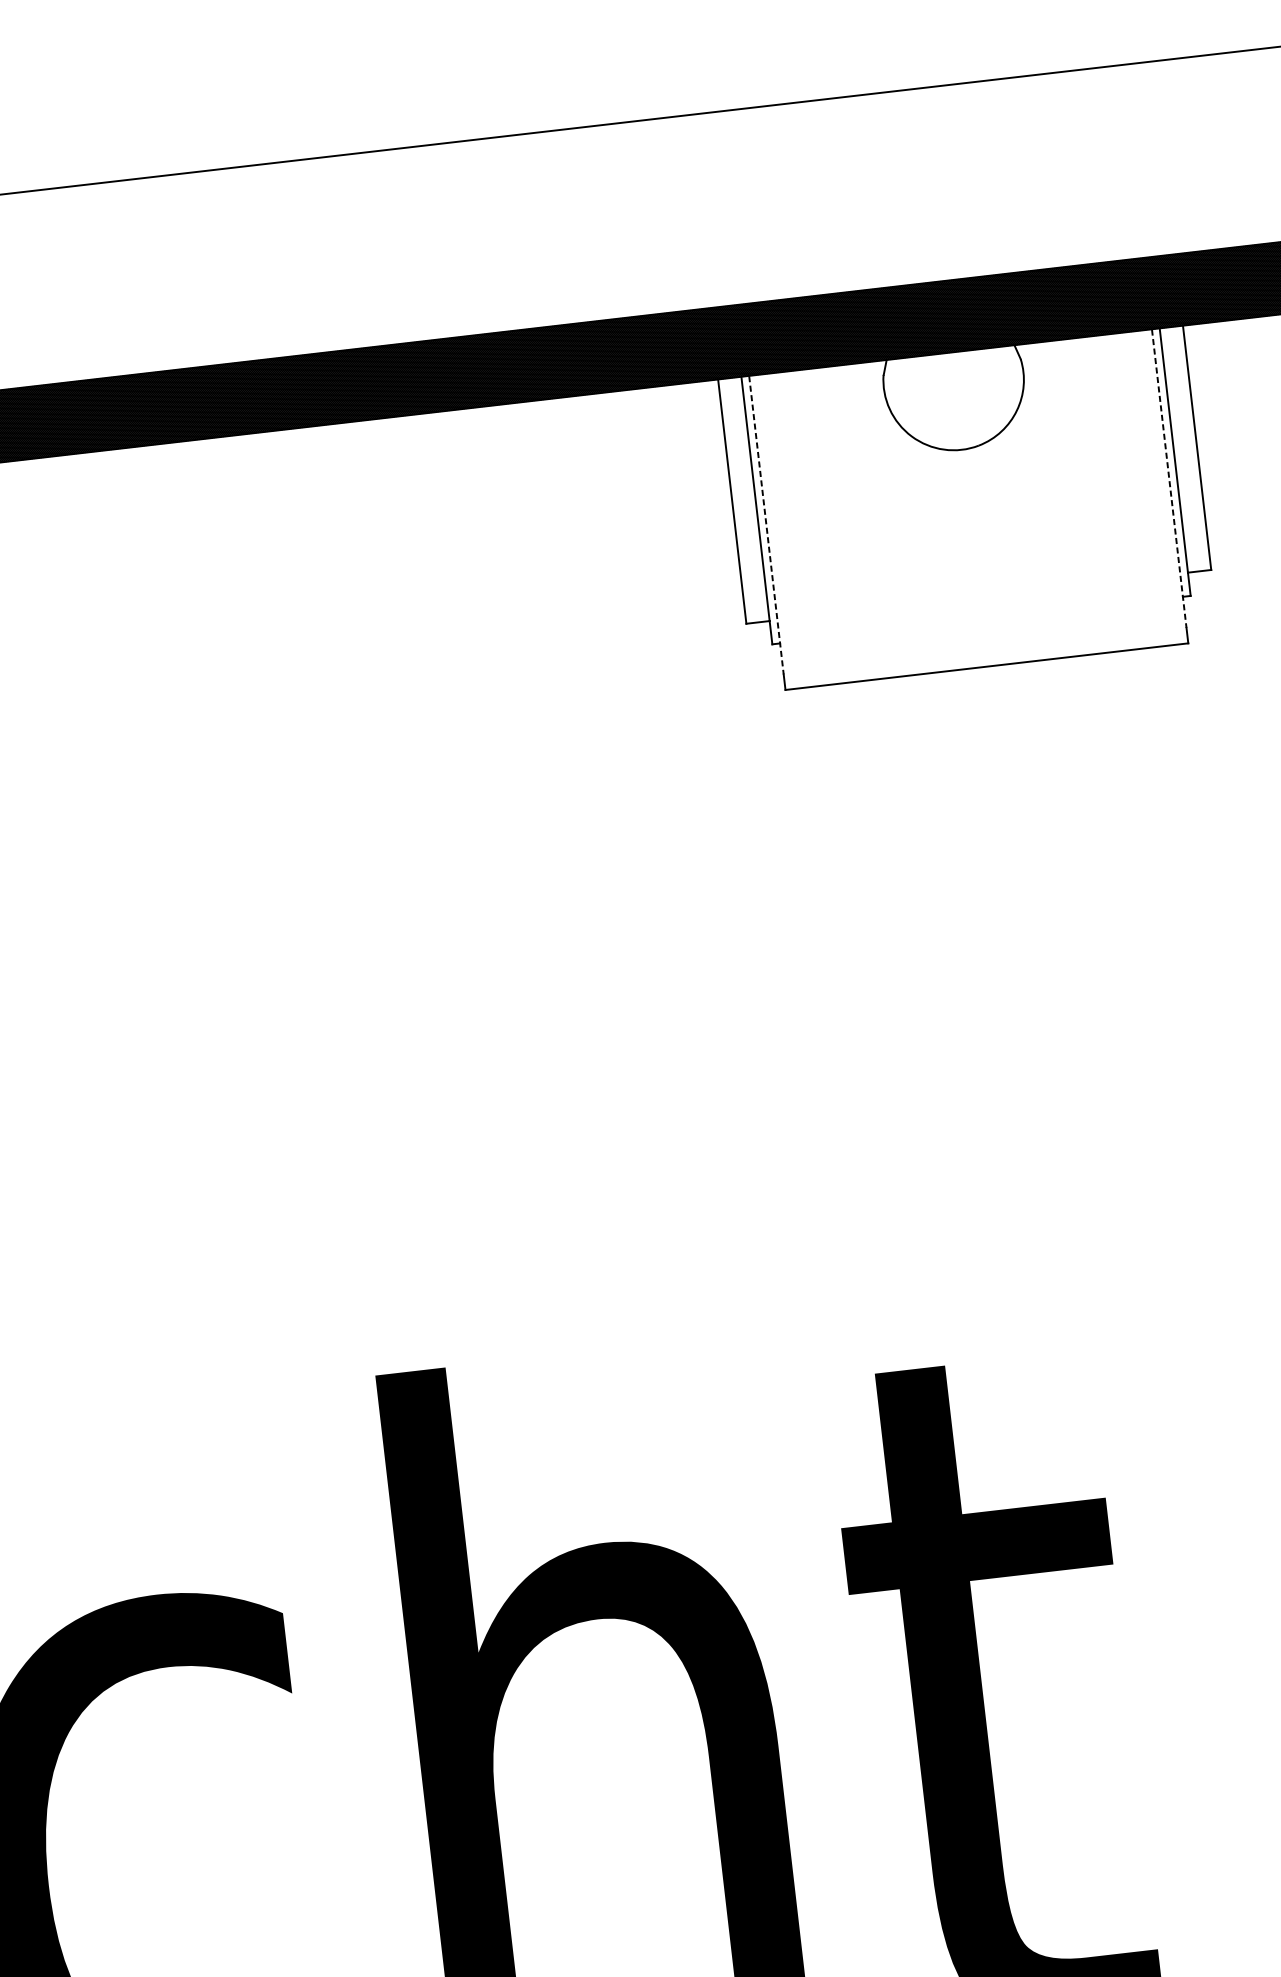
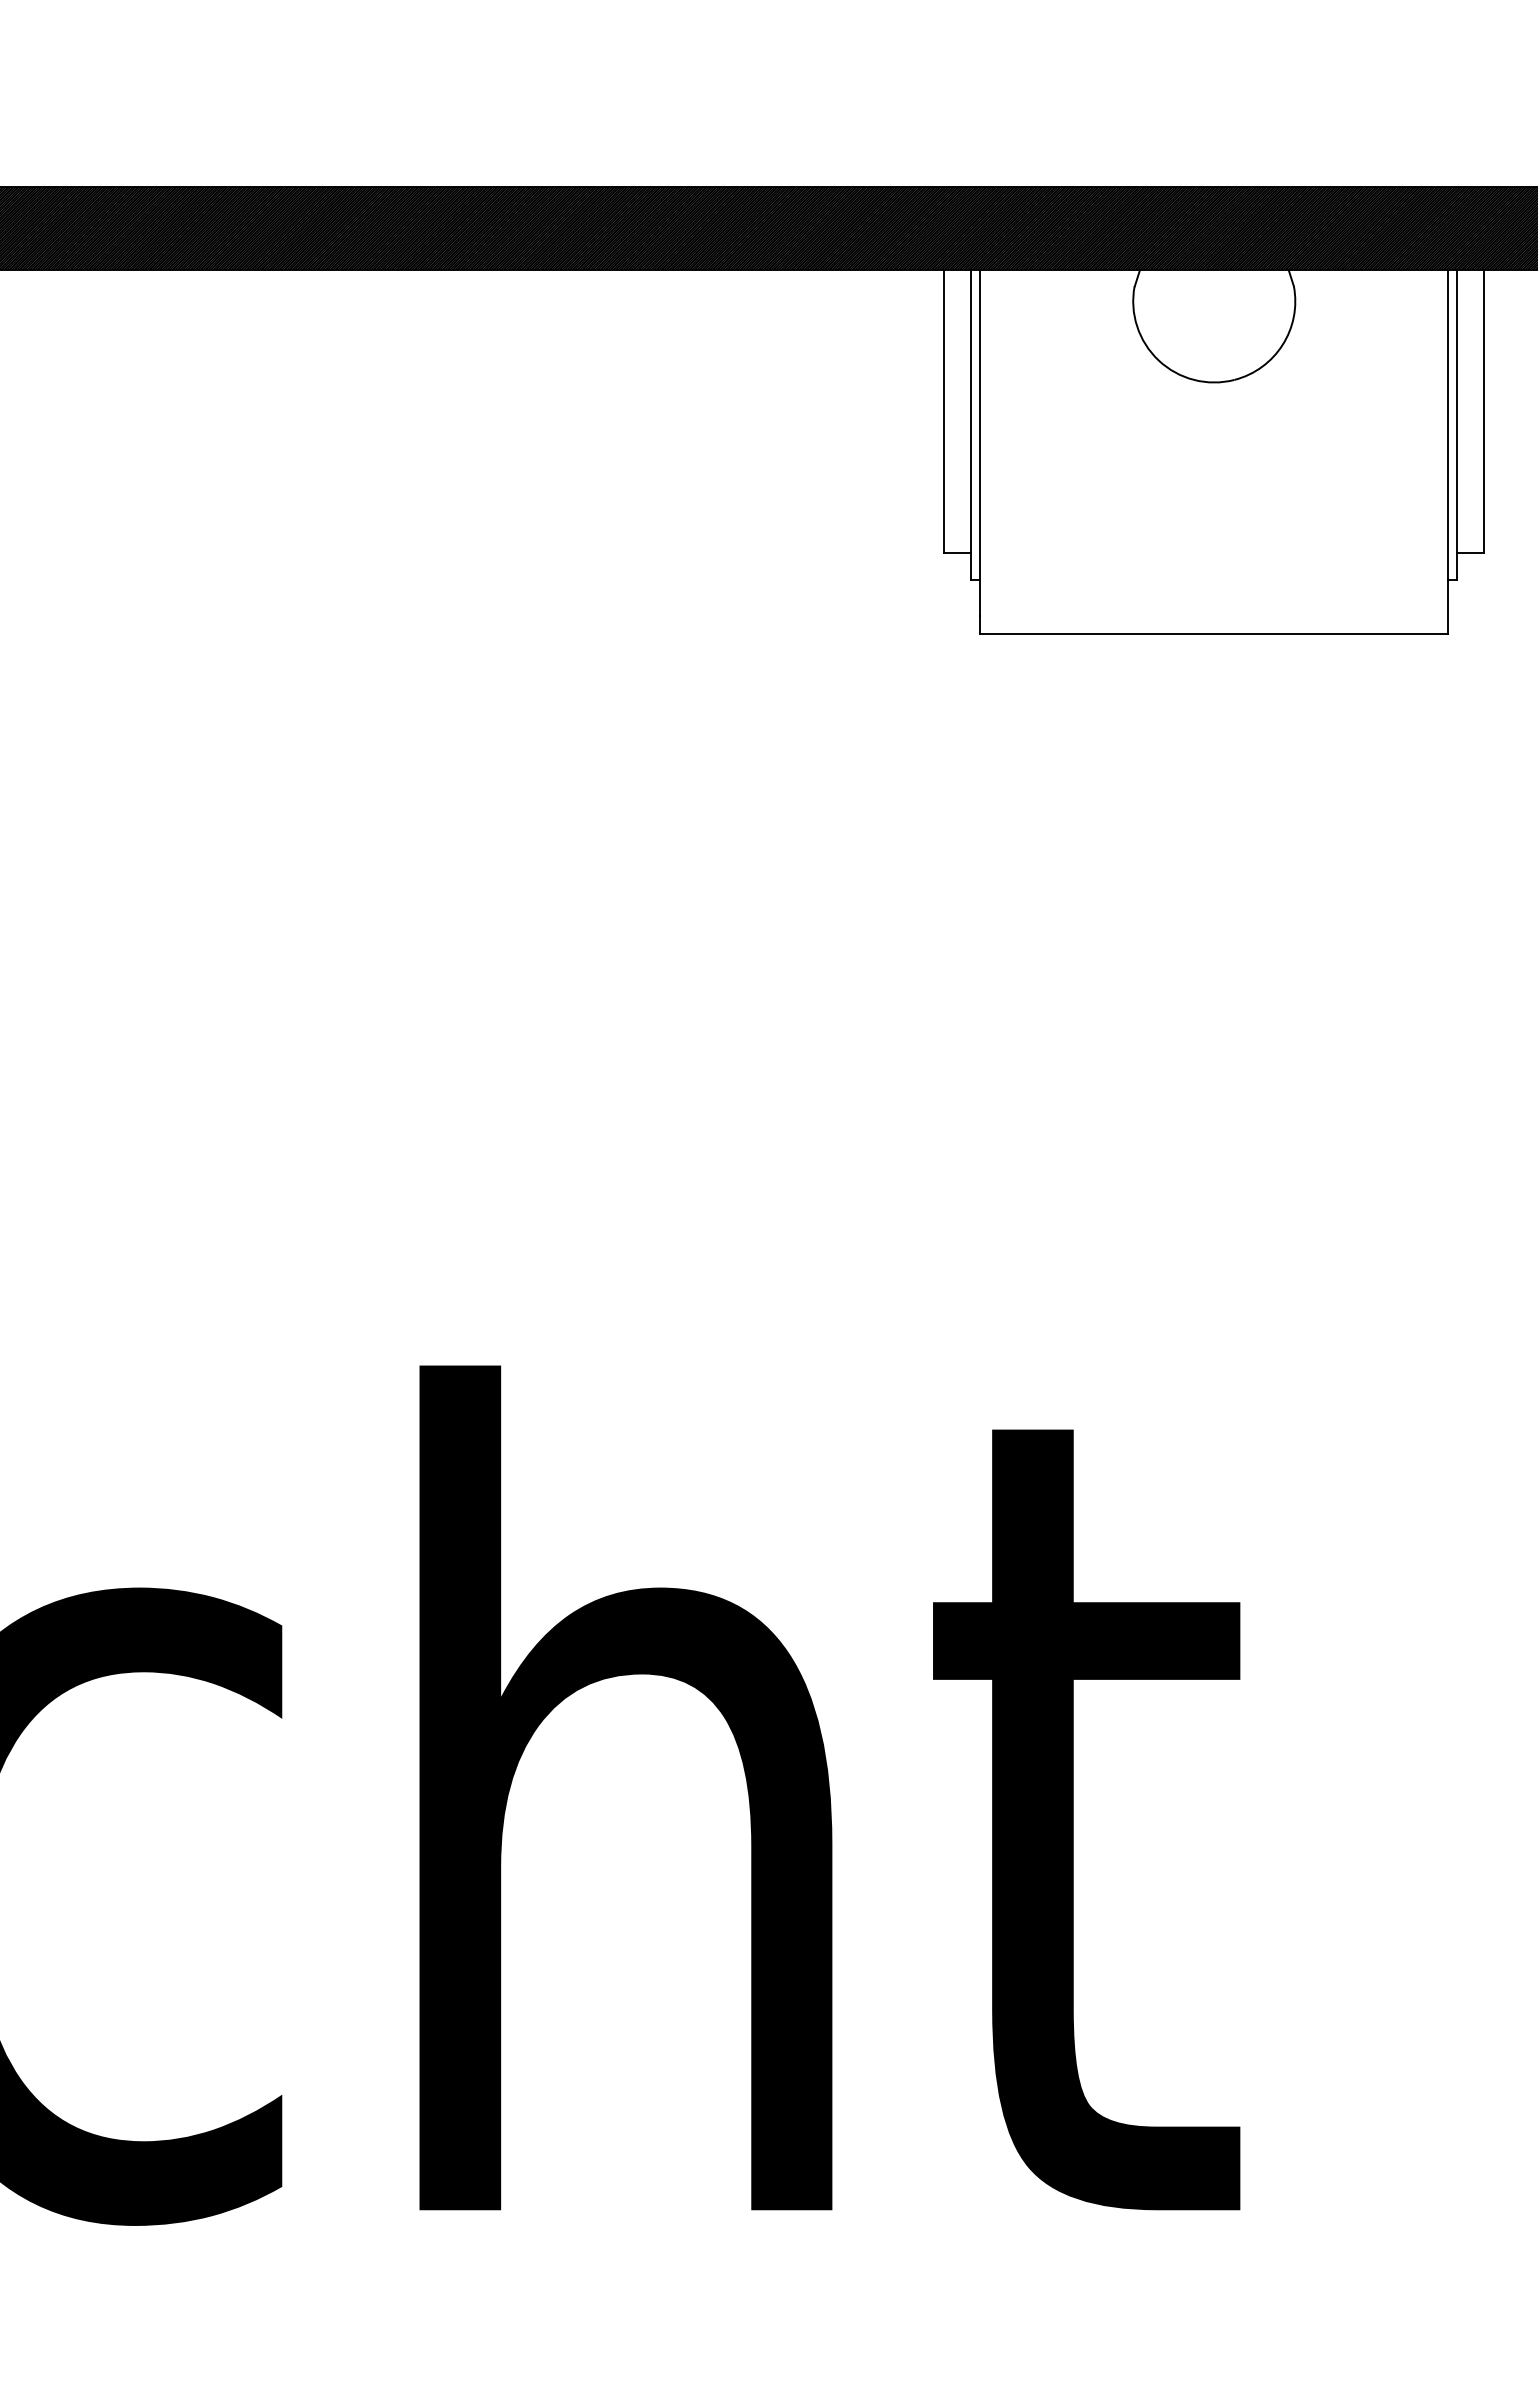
line: (1169, 479) -> (1448, 443), dashed -> solid
line: (766, 525) -> (980, 443), dashed -> solid

